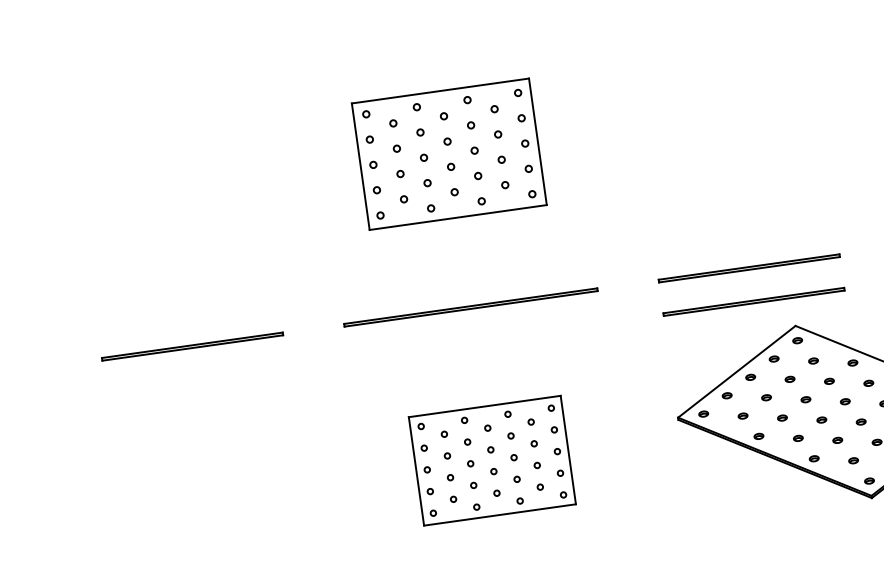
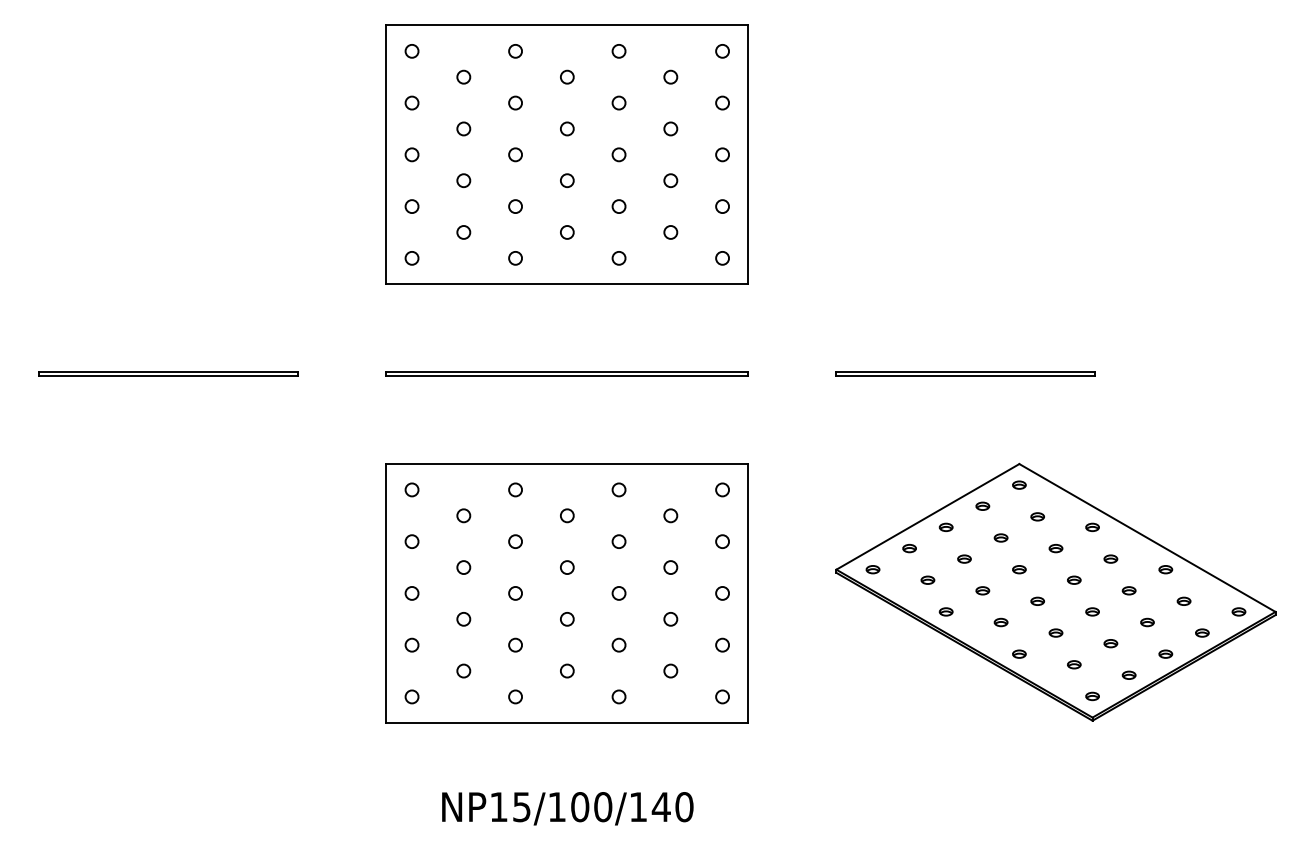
part: (448, 154) -> (566, 154), size x1.43
part: (753, 301) -> (965, 421), removed
part: (491, 460) -> (566, 593), size x1.67

